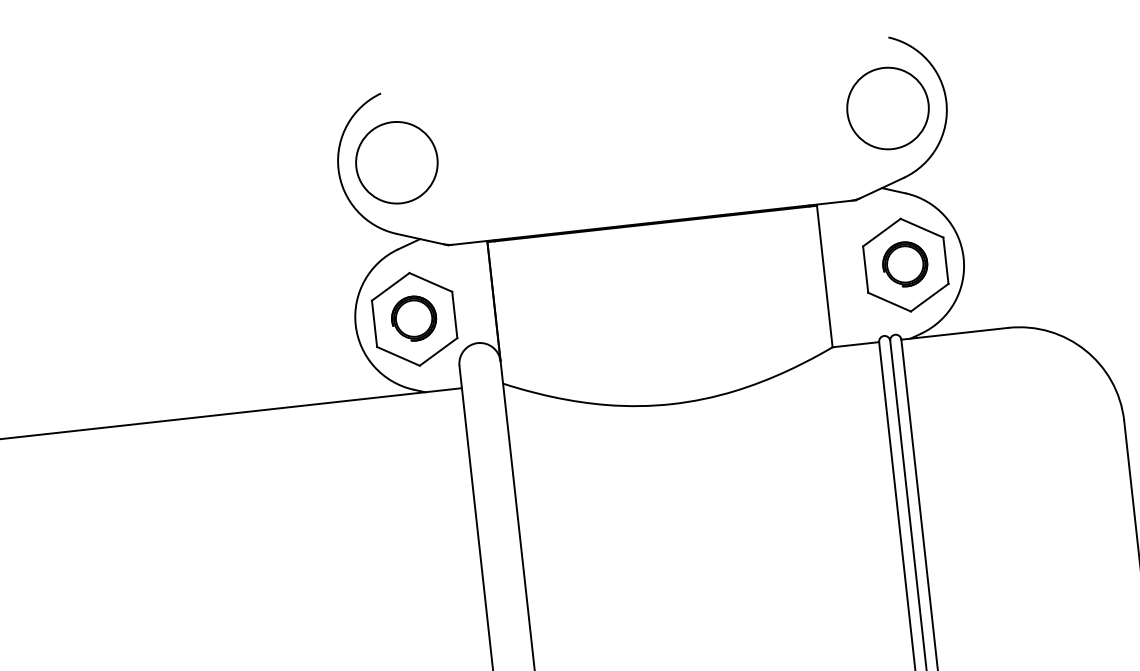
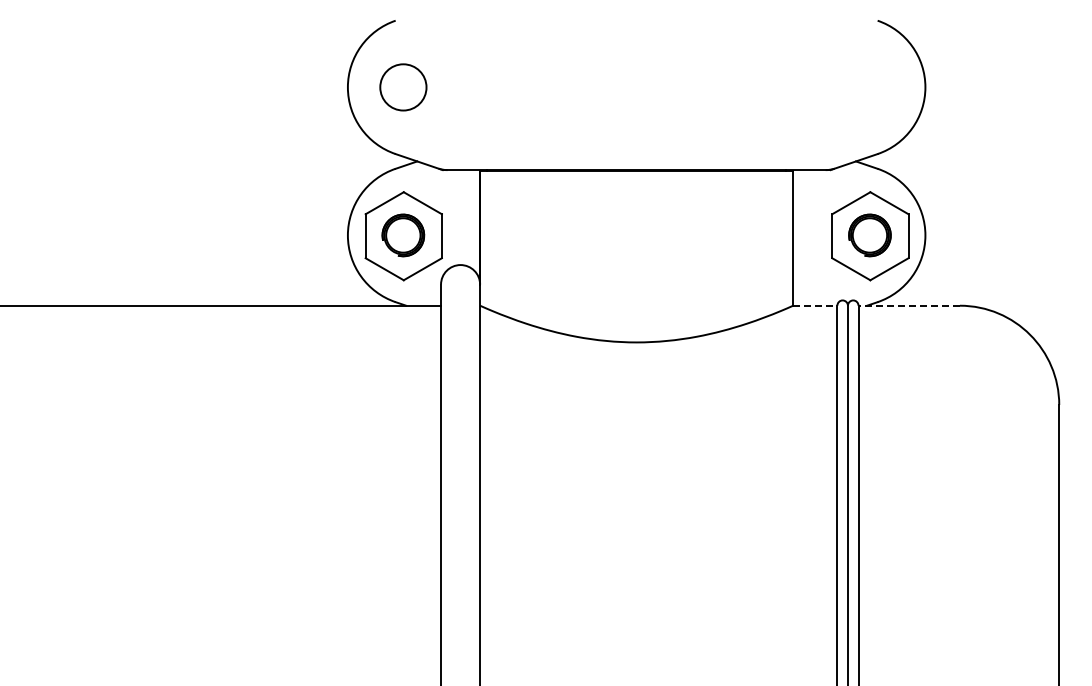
circle: (887, 108) -> (869, 87), removed
circle: (397, 162) -> (403, 87), size x0.6
line: (955, 333) -> (909, 305), solid -> dashed
line: (856, 344) -> (815, 305), solid -> dashed

